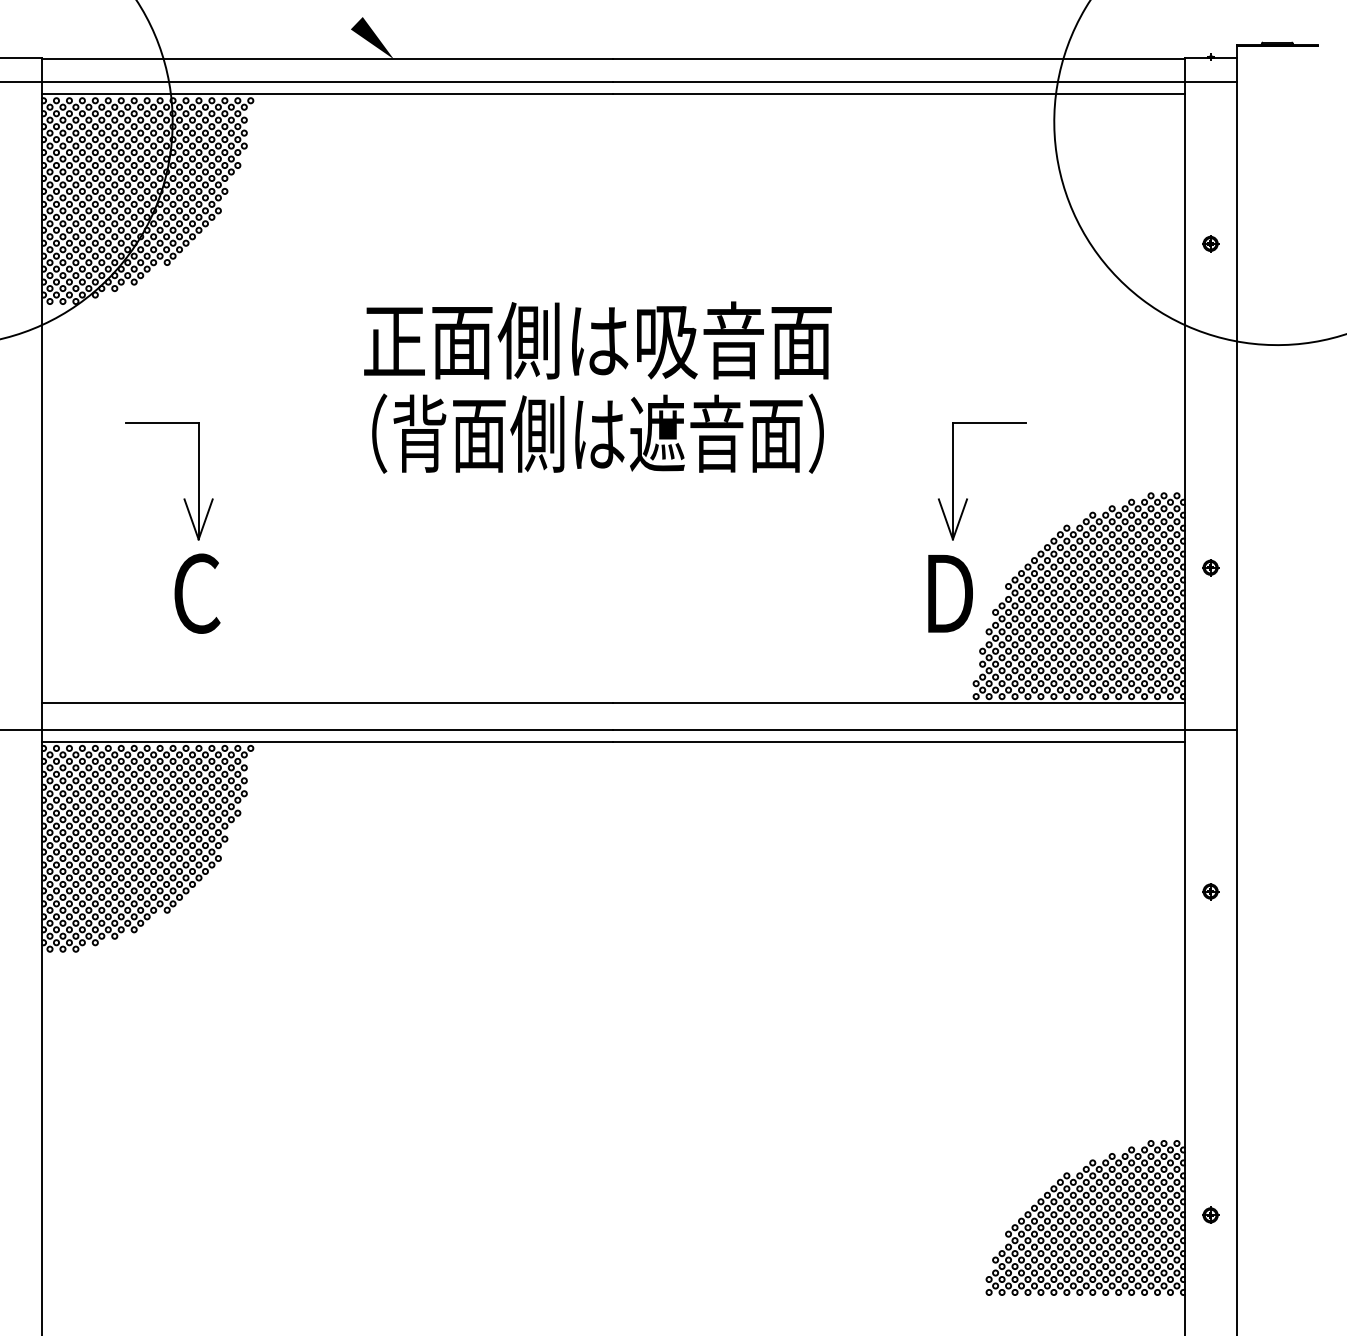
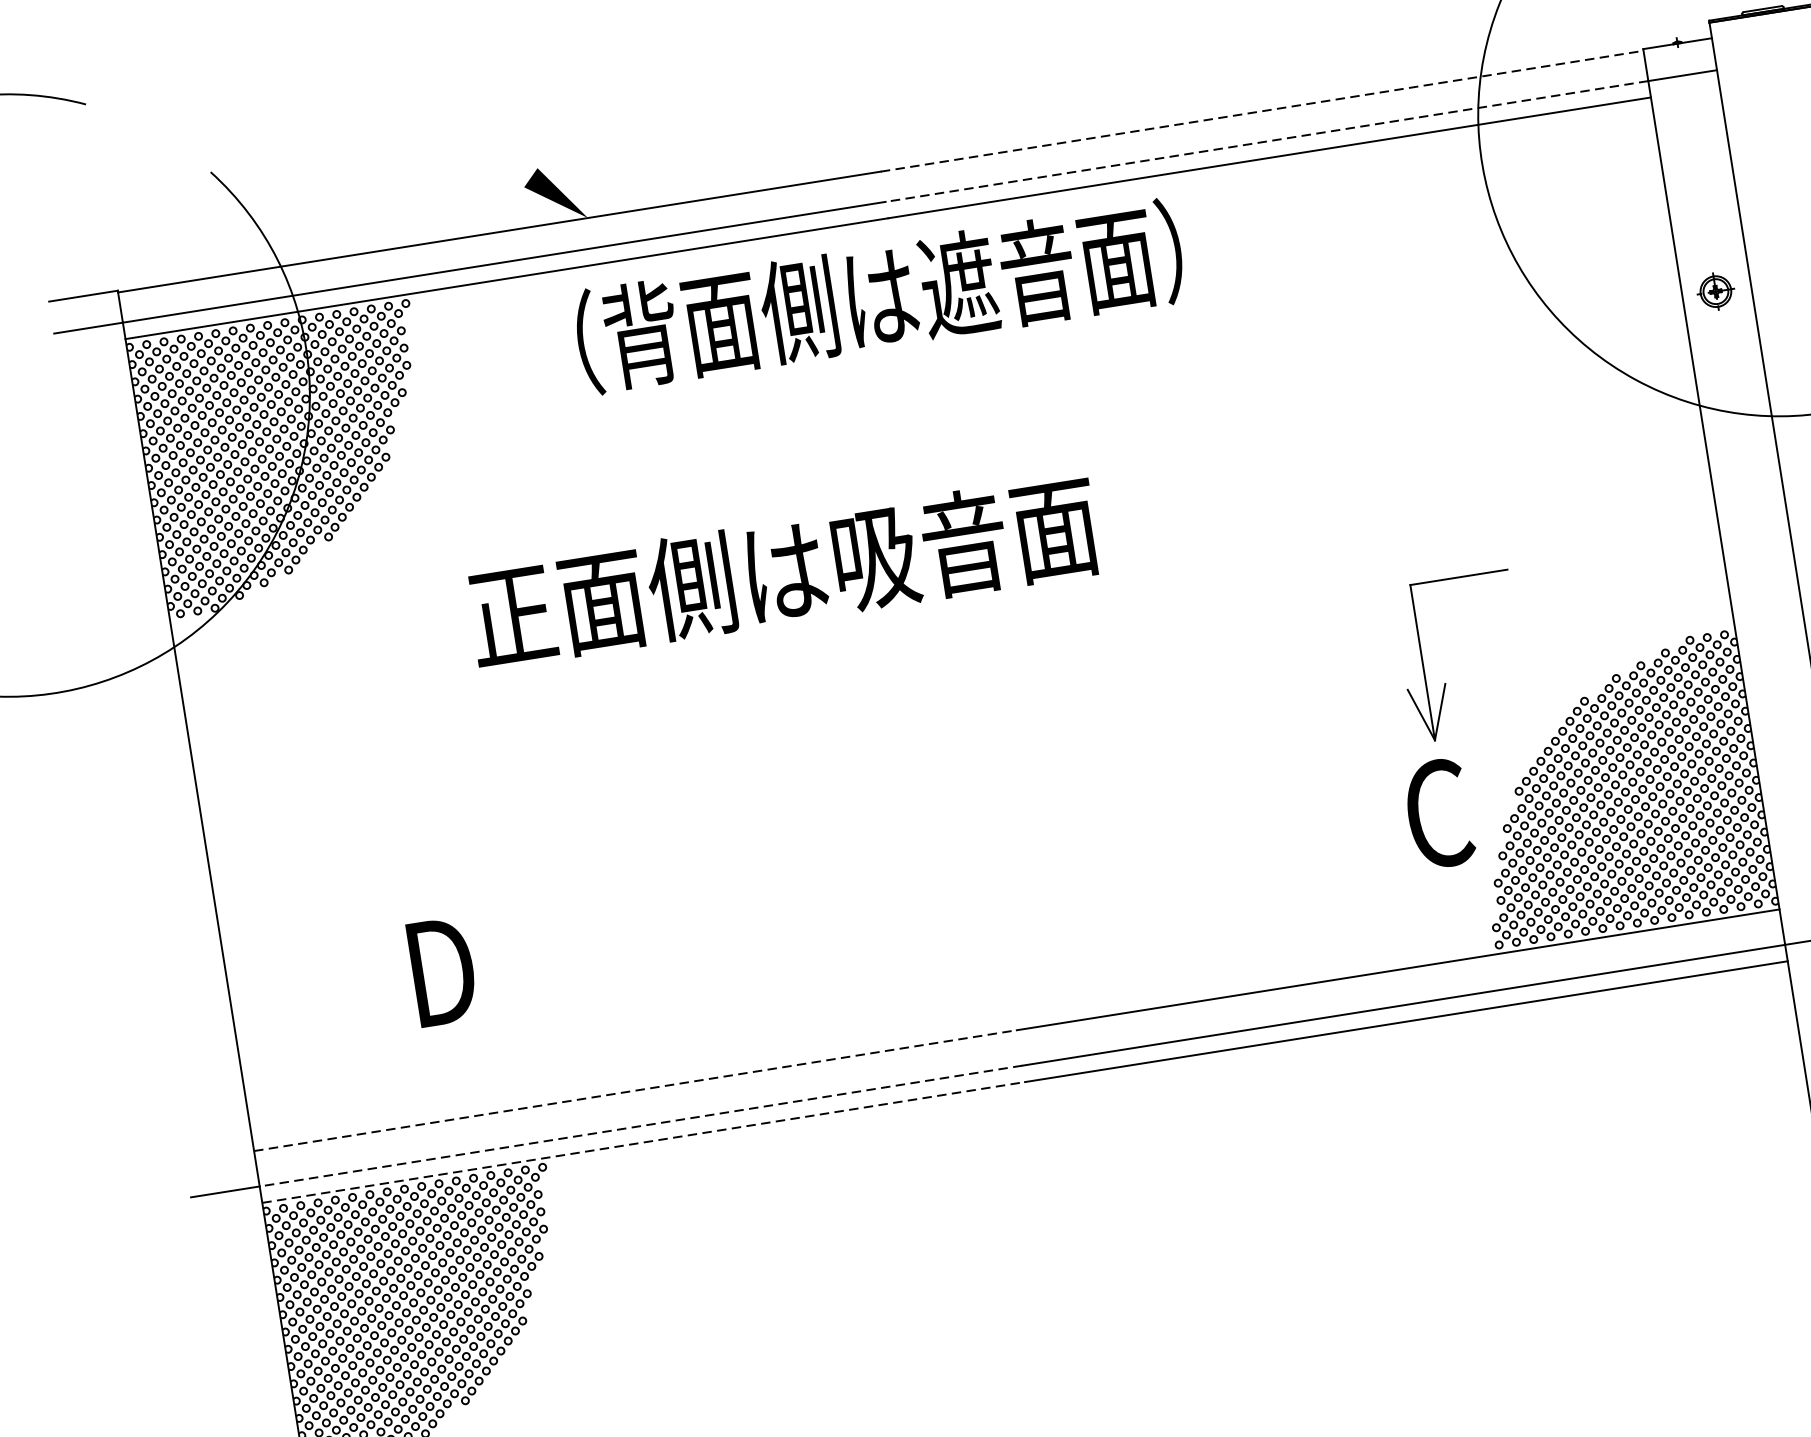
line: (899, 59) -> (1262, 111), solid -> dashed
line: (899, 81) -> (1266, 140), solid -> dashed
part: (1210, 243) -> (1715, 291), size x1.6
text: (597, 340) -> (782, 571), moved
text: (597, 433) -> (878, 296), moved
part: (183, 498) -> (400, 848), removed
part: (1210, 567) -> (1784, 723), removed
text: (198, 593) -> (440, 971), C -> D
text: (948, 593) -> (1440, 813), D -> C
line: (327, 703) -> (635, 1091), solid -> dashed
line: (327, 729) -> (640, 1125), solid -> dashed
line: (327, 741) -> (643, 1141), solid -> dashed

